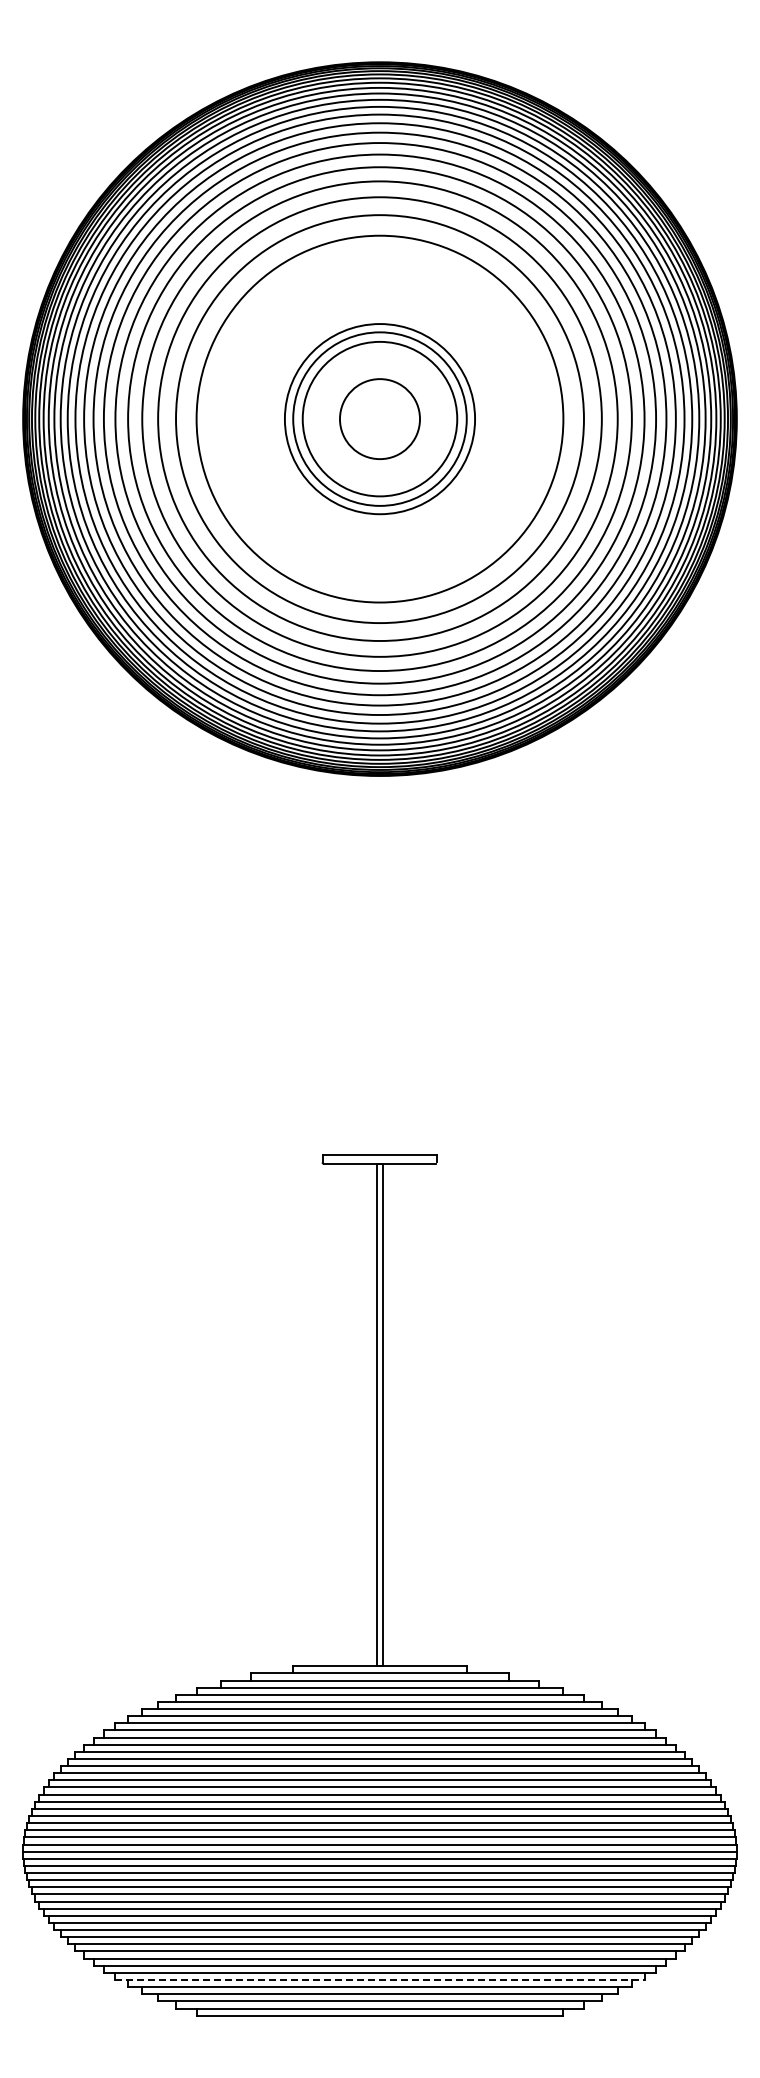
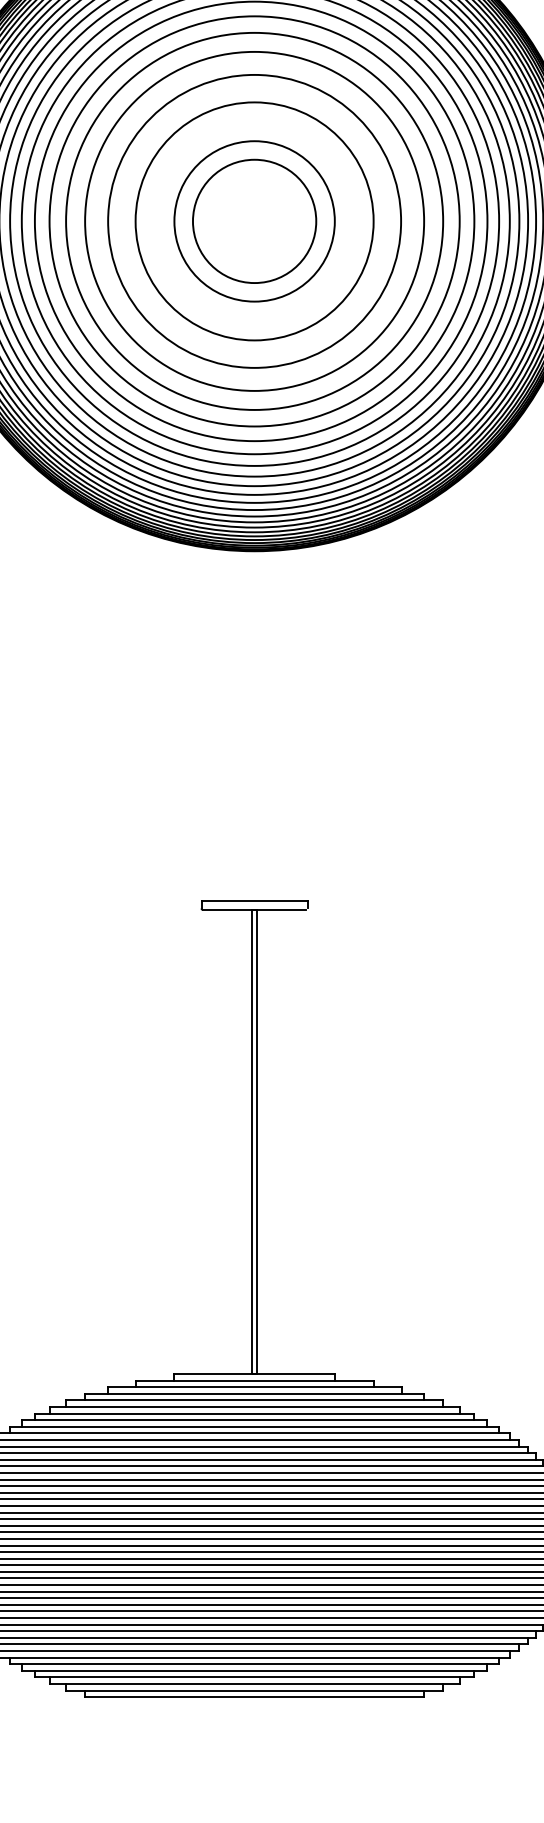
circle: (379, 418) -> (254, 220), size x1.67
circle: (379, 418) -> (254, 220), size x1.67
circle: (379, 418) -> (254, 220), size x1.67
line: (379, 1980) -> (254, 1664), dashed -> solid

